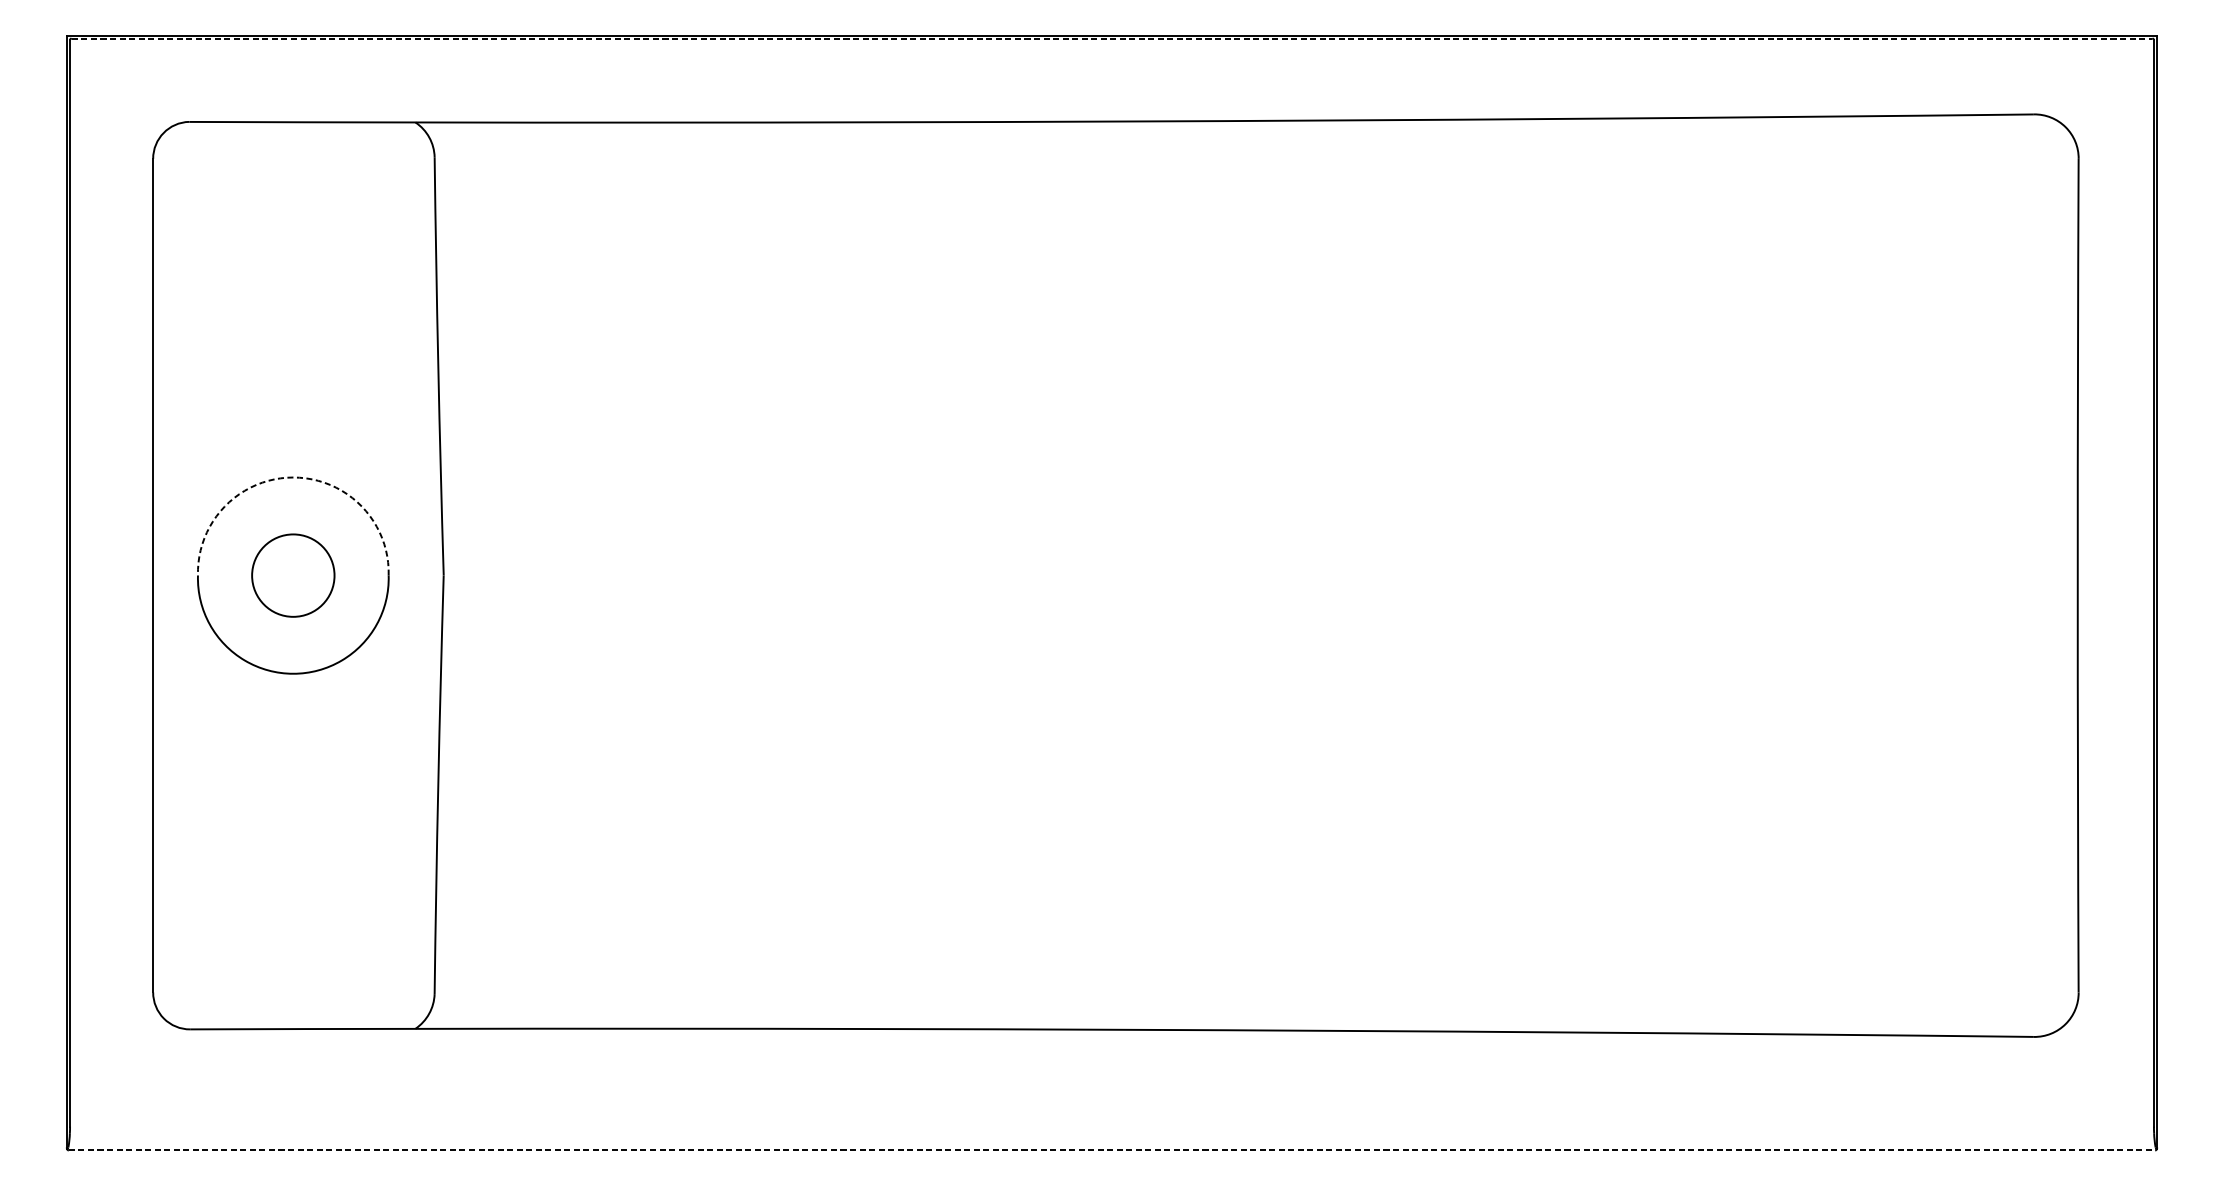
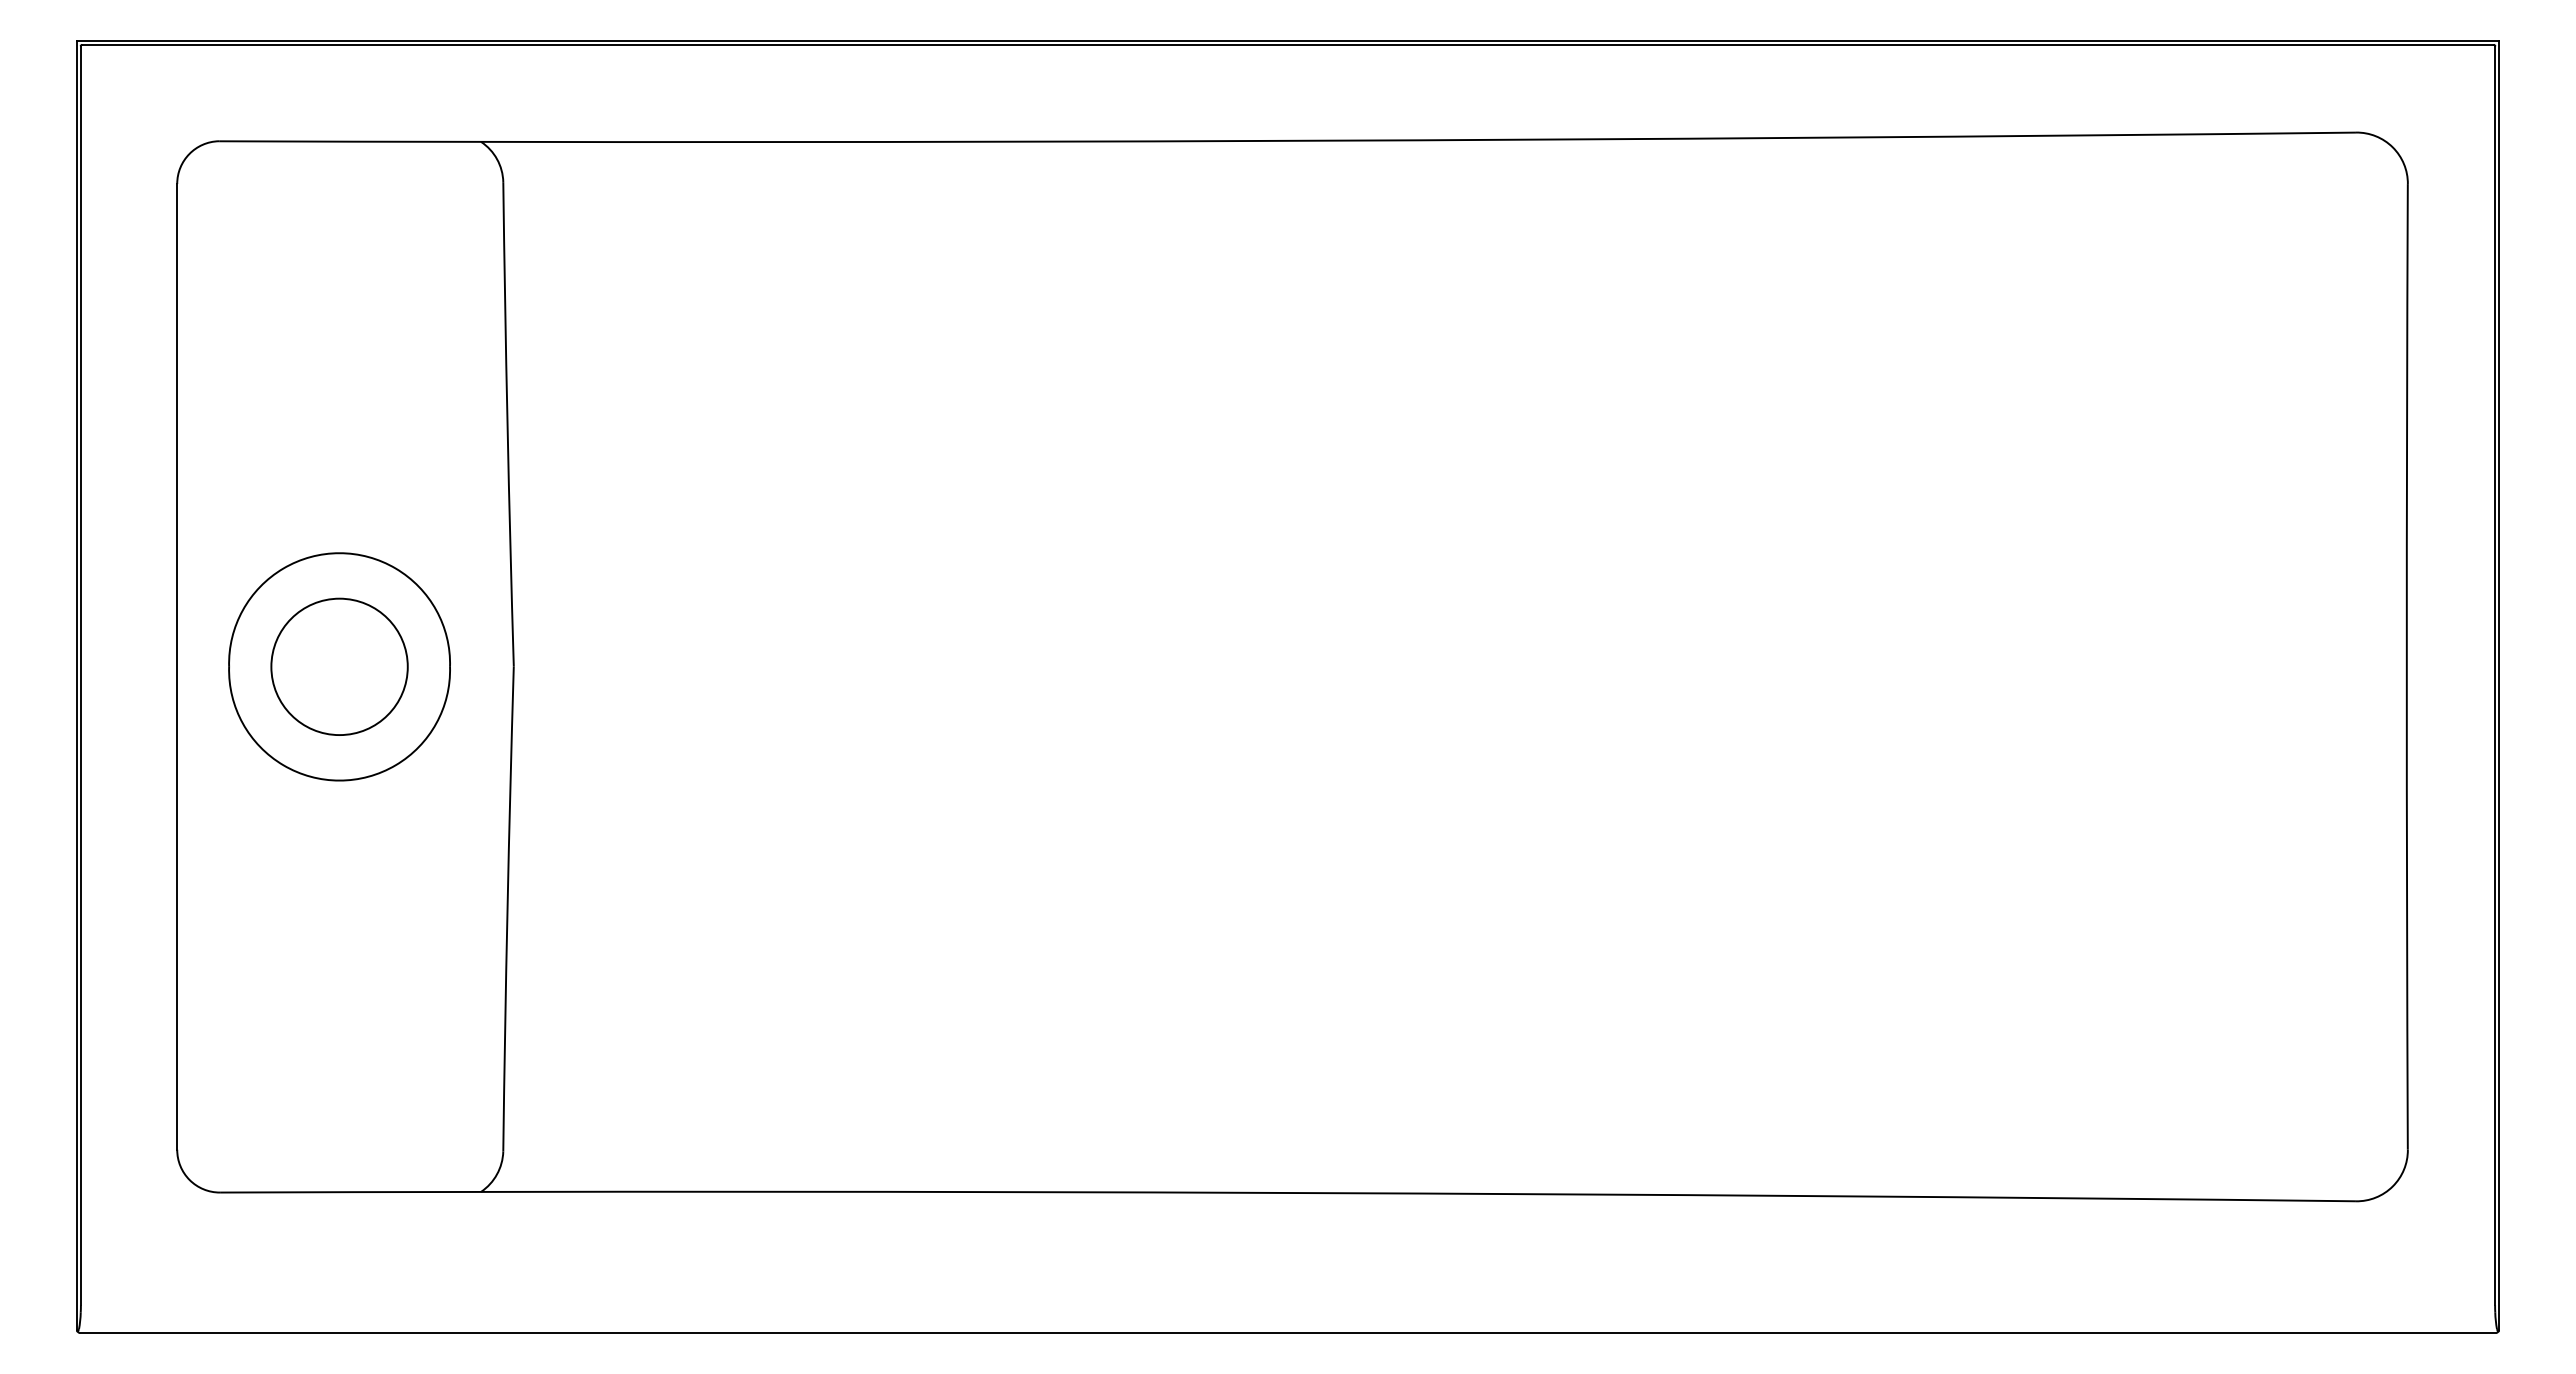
line: (1111, 39) -> (1287, 45), dashed -> solid
arc: (293, 477) -> (339, 553), dashed -> solid
circle: (293, 575) -> (339, 666), size x1.43
line: (1112, 1150) -> (1288, 1332), dashed -> solid

